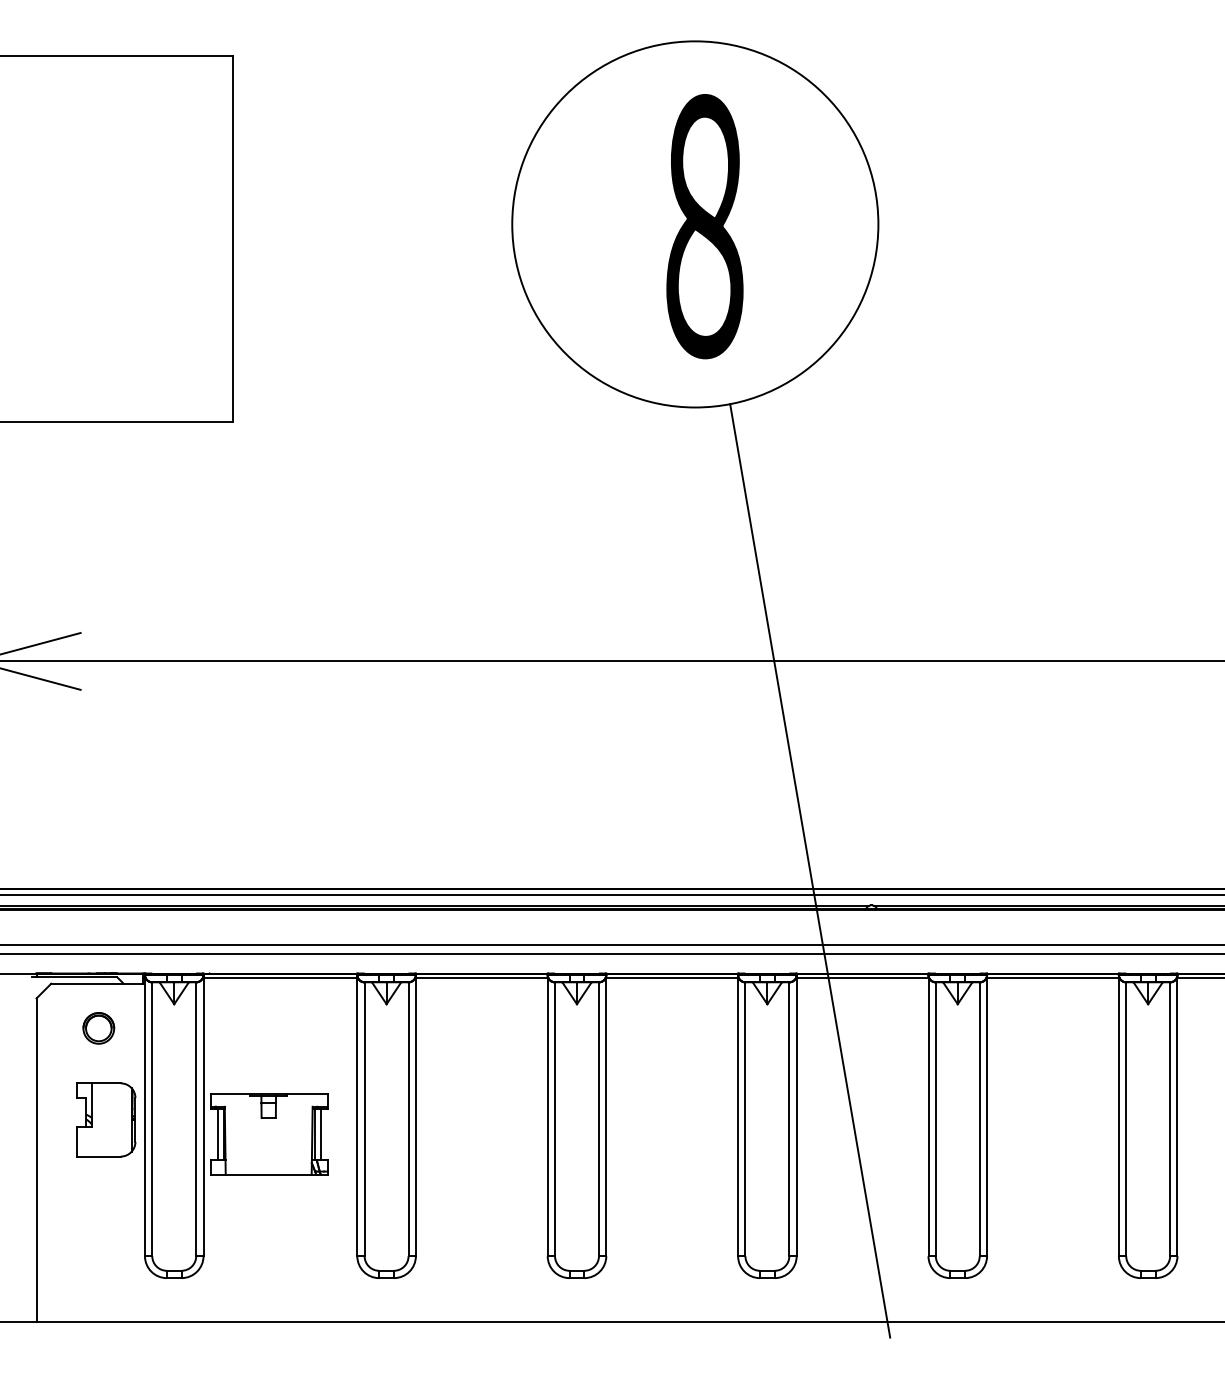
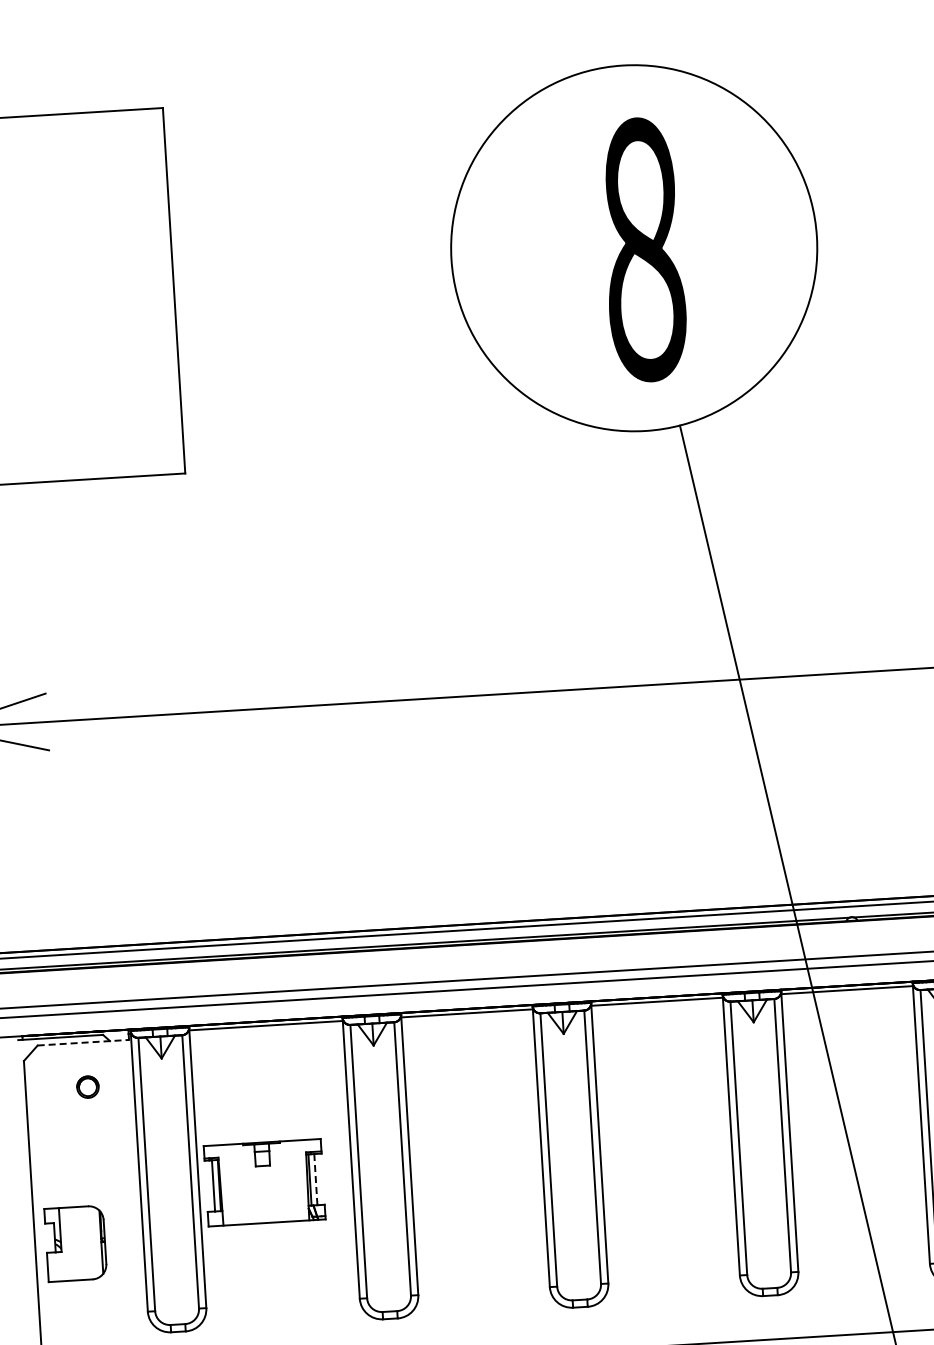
line: (97, 983) -> (83, 1042), solid -> dashed
part: (98, 1028) -> (87, 1087), size x0.7
part: (106, 1119) -> (76, 1243), moved
line: (320, 1134) -> (315, 1179), solid -> dashed

